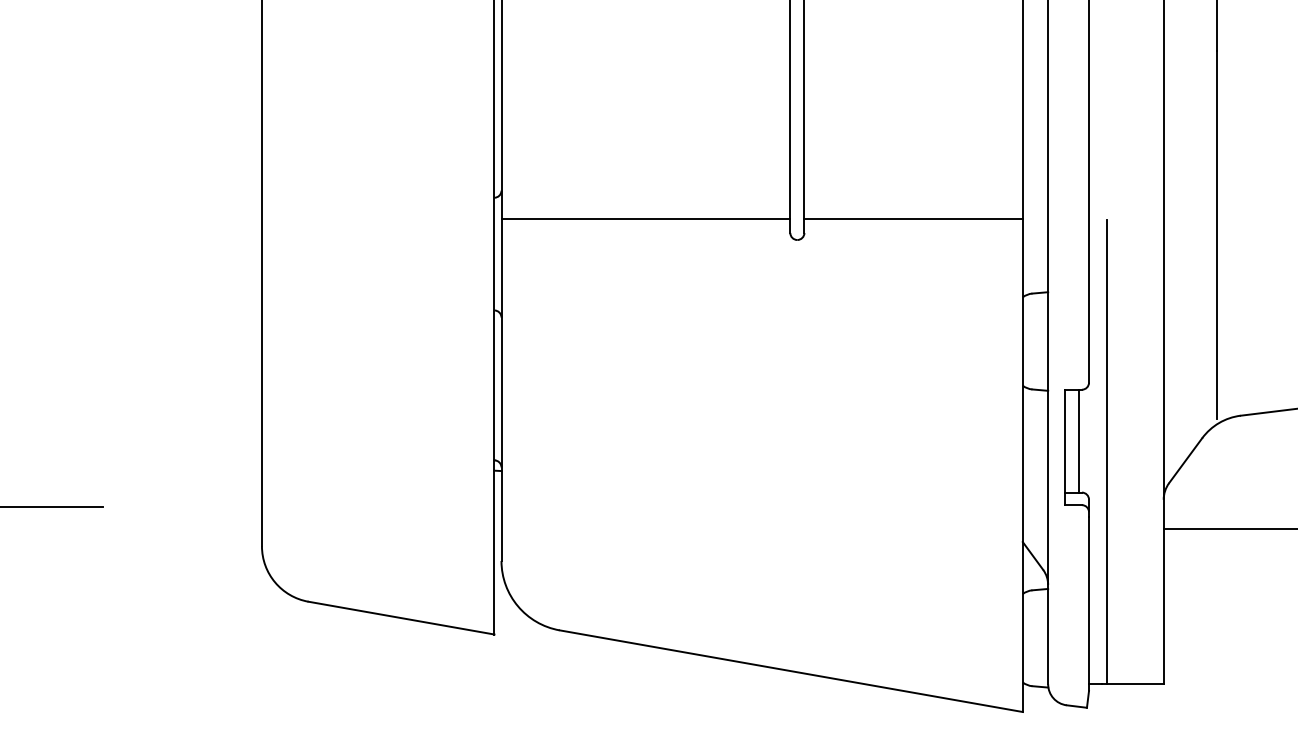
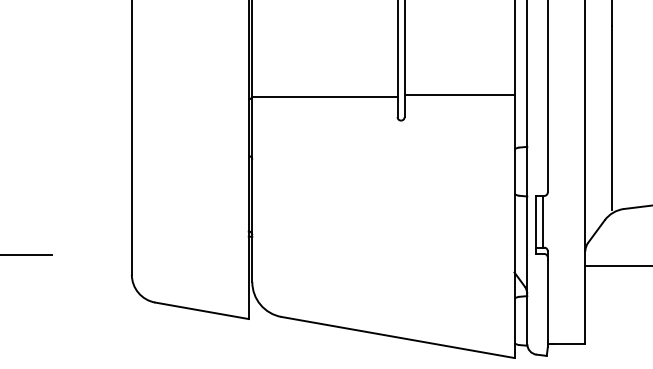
line: (645, 219) -> (324, 97), moved
line: (913, 219) -> (459, 95), moved
line: (1108, 450) -> (557, 226), removed

